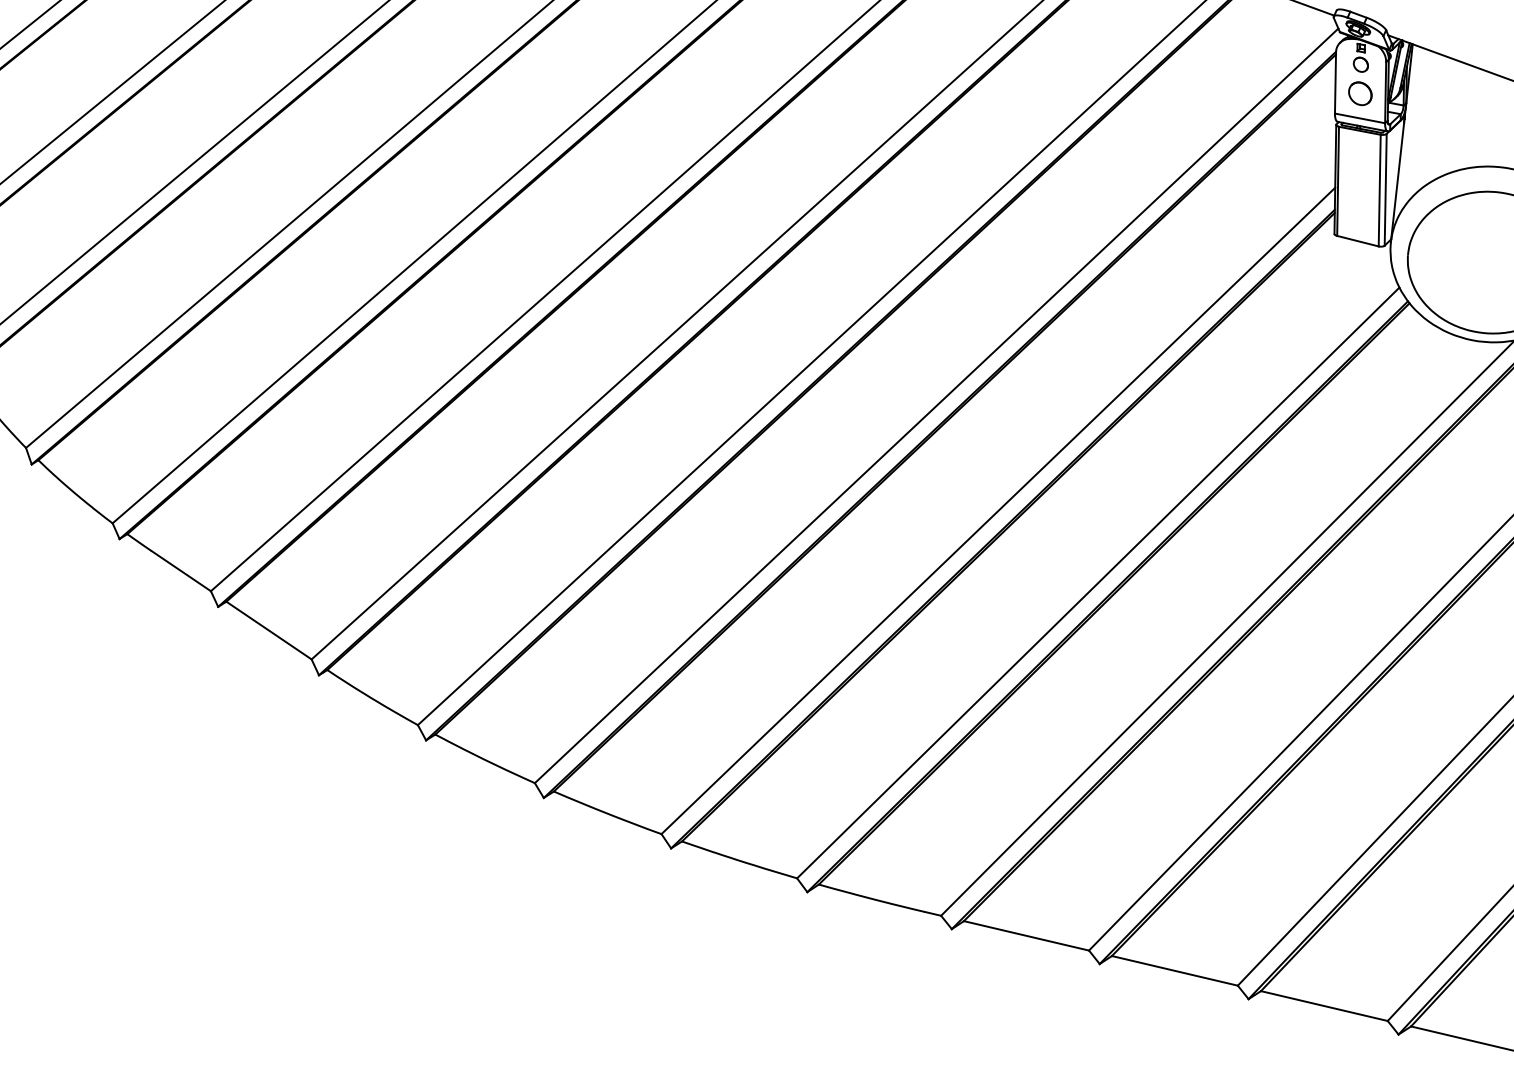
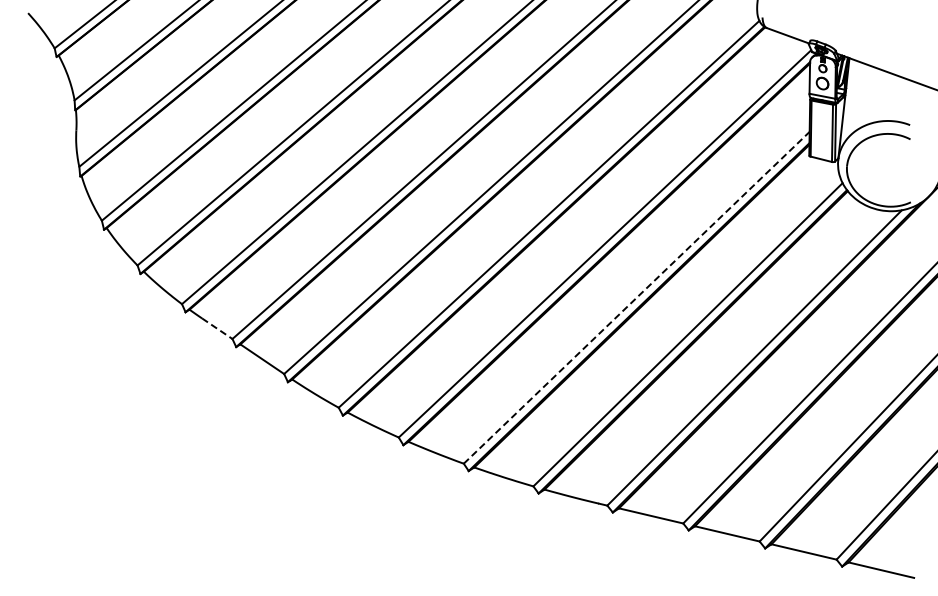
line: (997, 510) -> (636, 297), solid -> dashed
line: (181, 570) -> (217, 328), solid -> dashed

